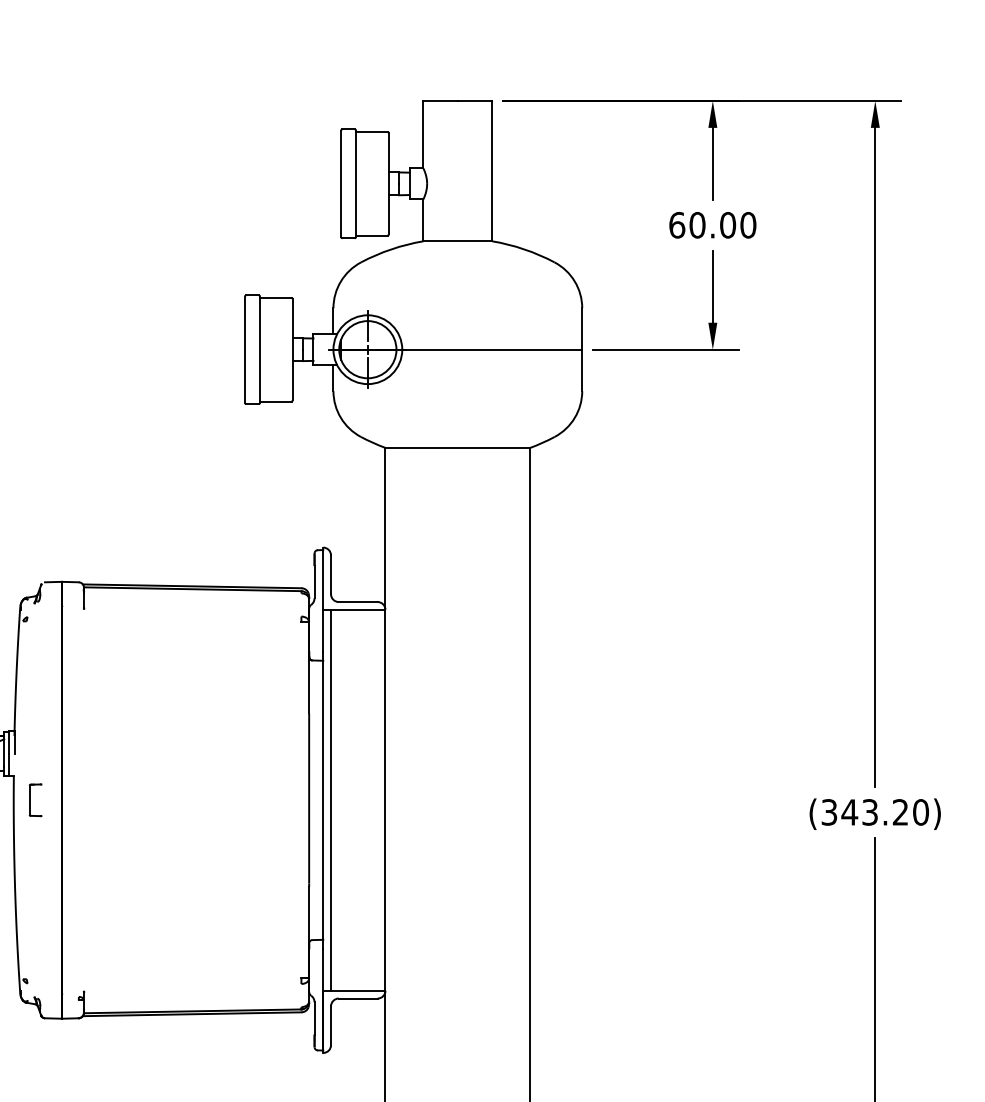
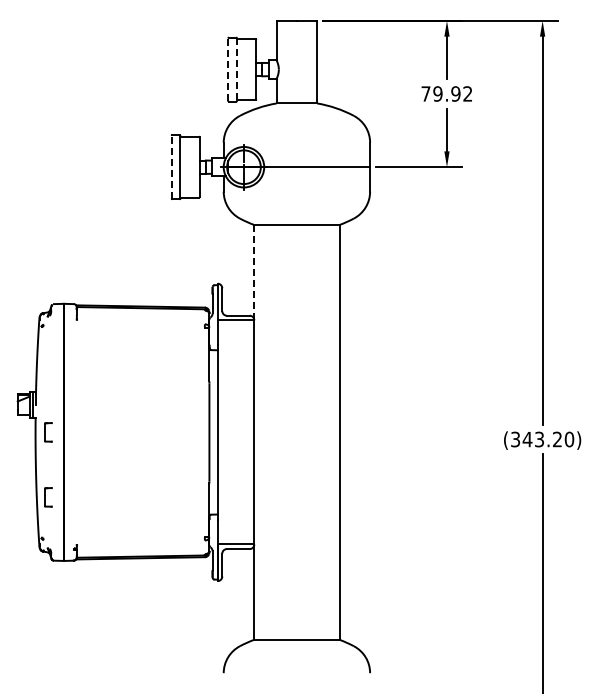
line: (341, 183) -> (228, 69), solid -> dashed
line: (356, 185) -> (237, 70), solid -> dashed
text: (712, 224) -> (446, 93), 60.00 -> 79.92
line: (244, 348) -> (171, 166), solid -> dashed
line: (385, 528) -> (254, 272), solid -> dashed
line: (331, 800) -> (222, 432), removed
part: (35, 910) -> (48, 497), added

